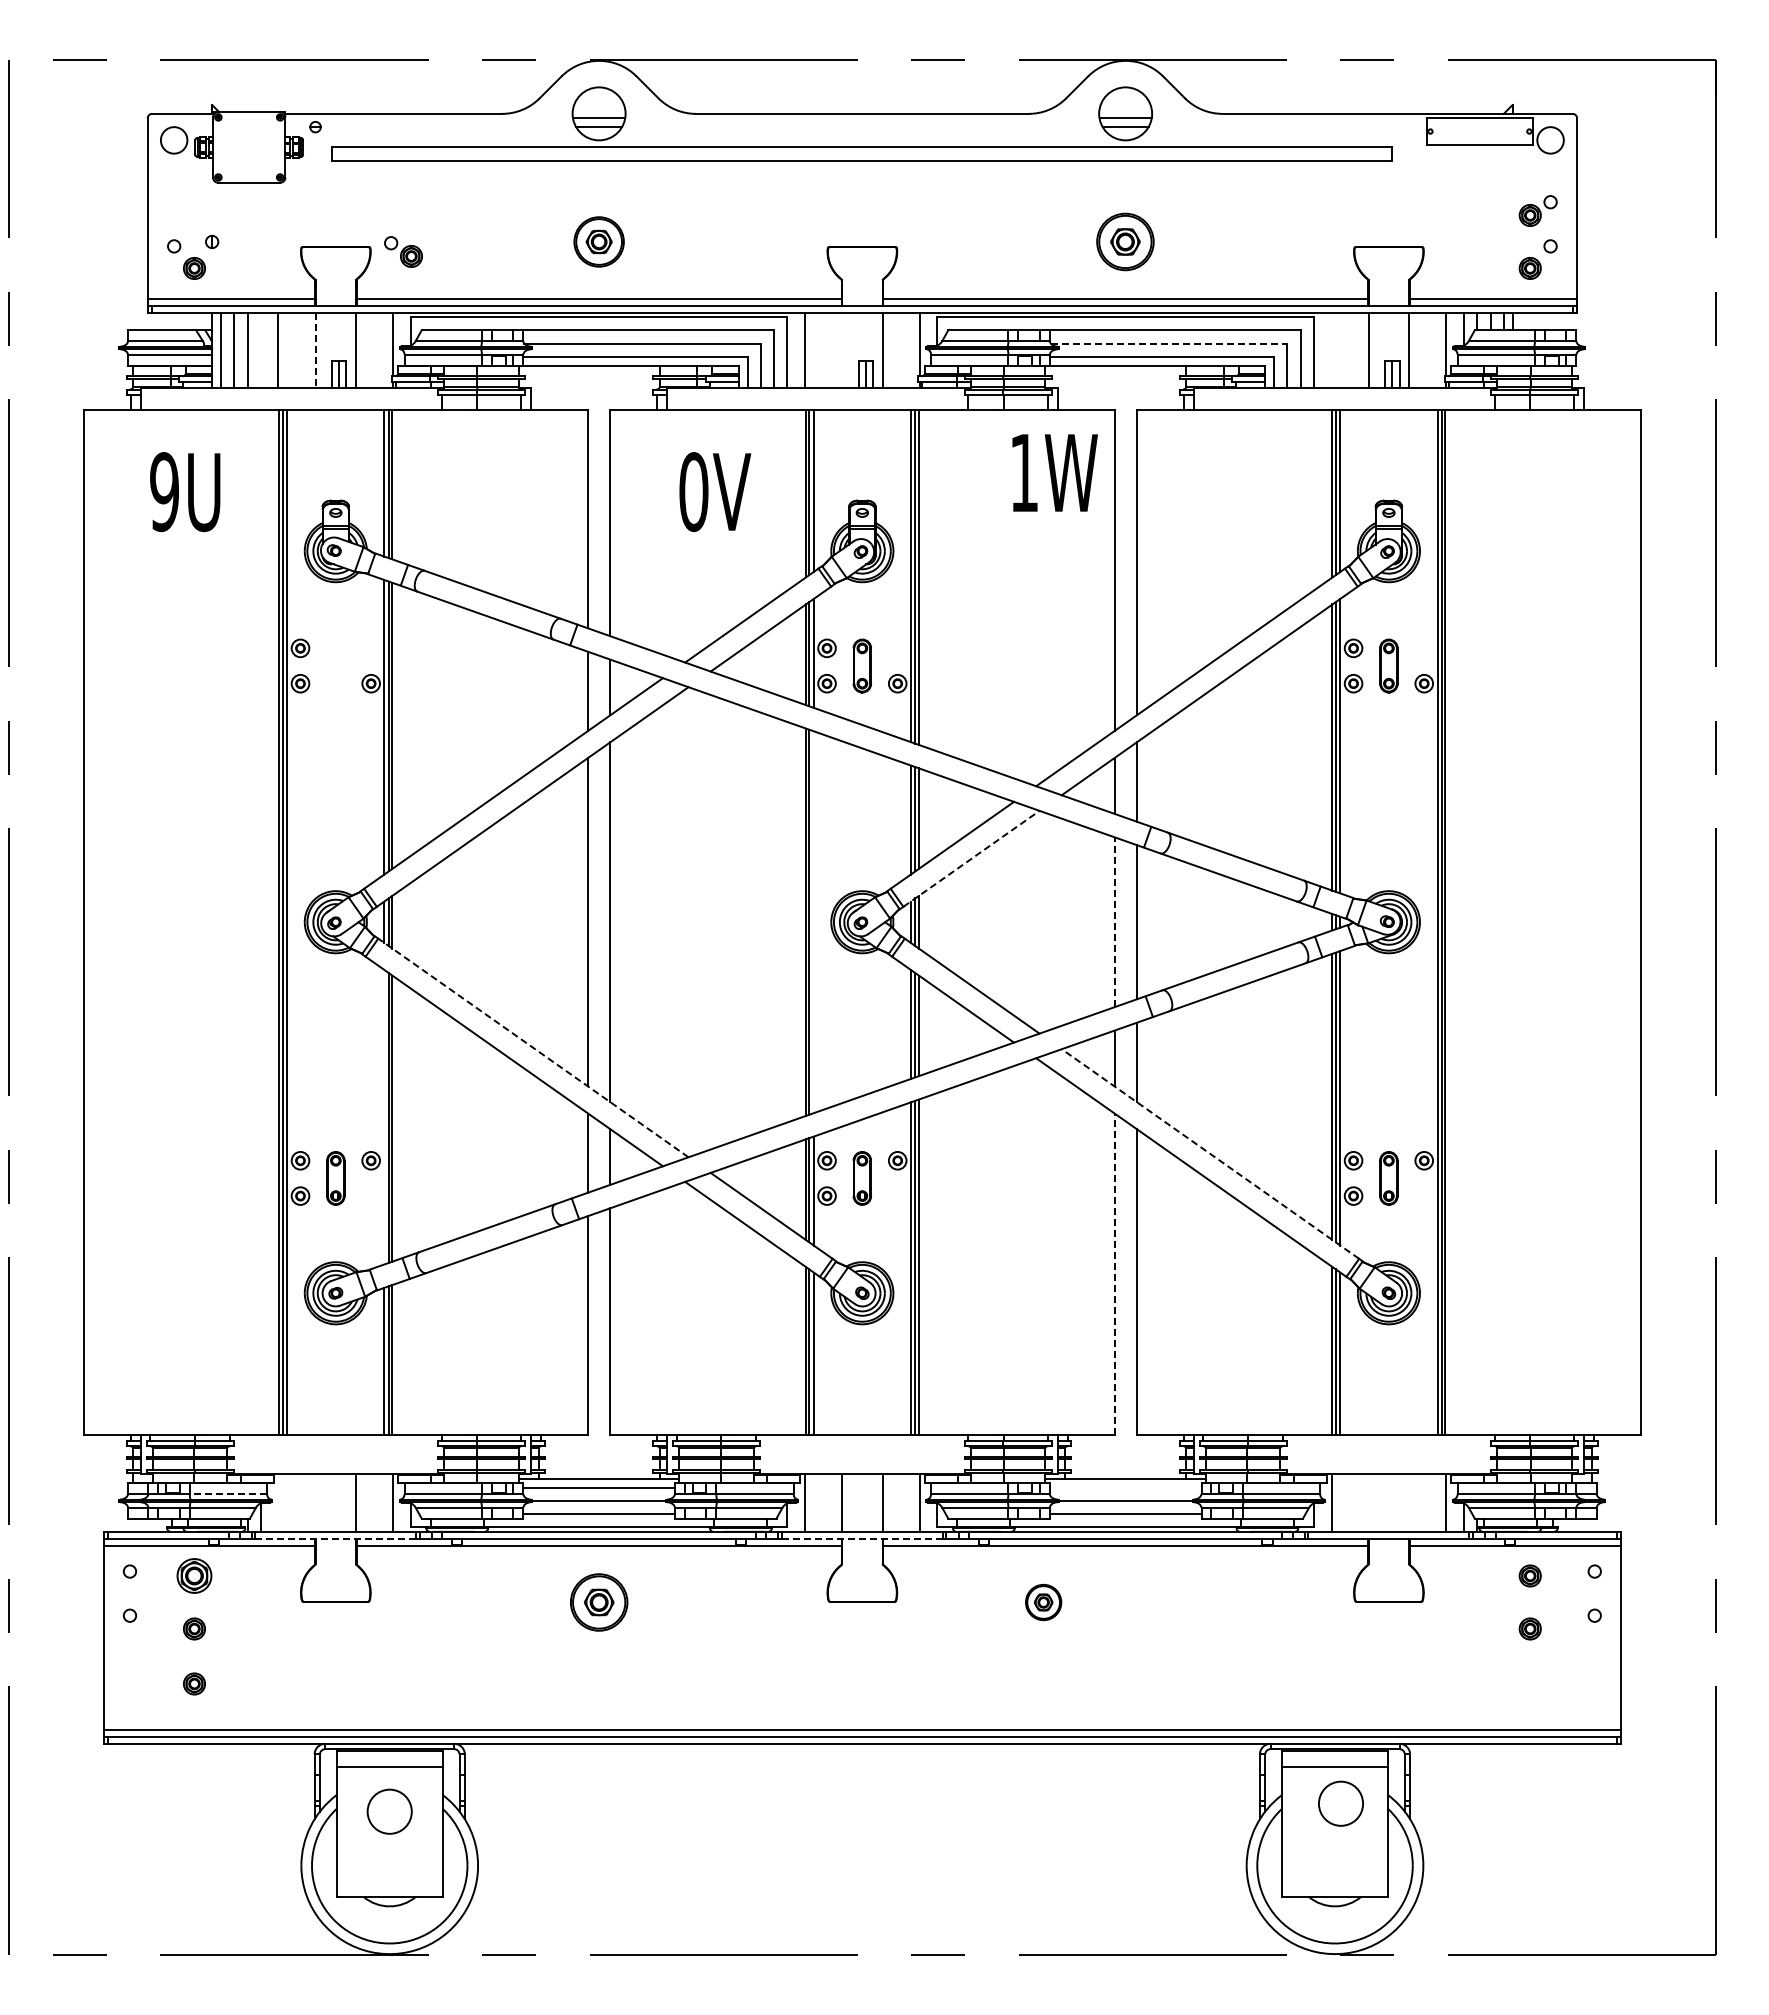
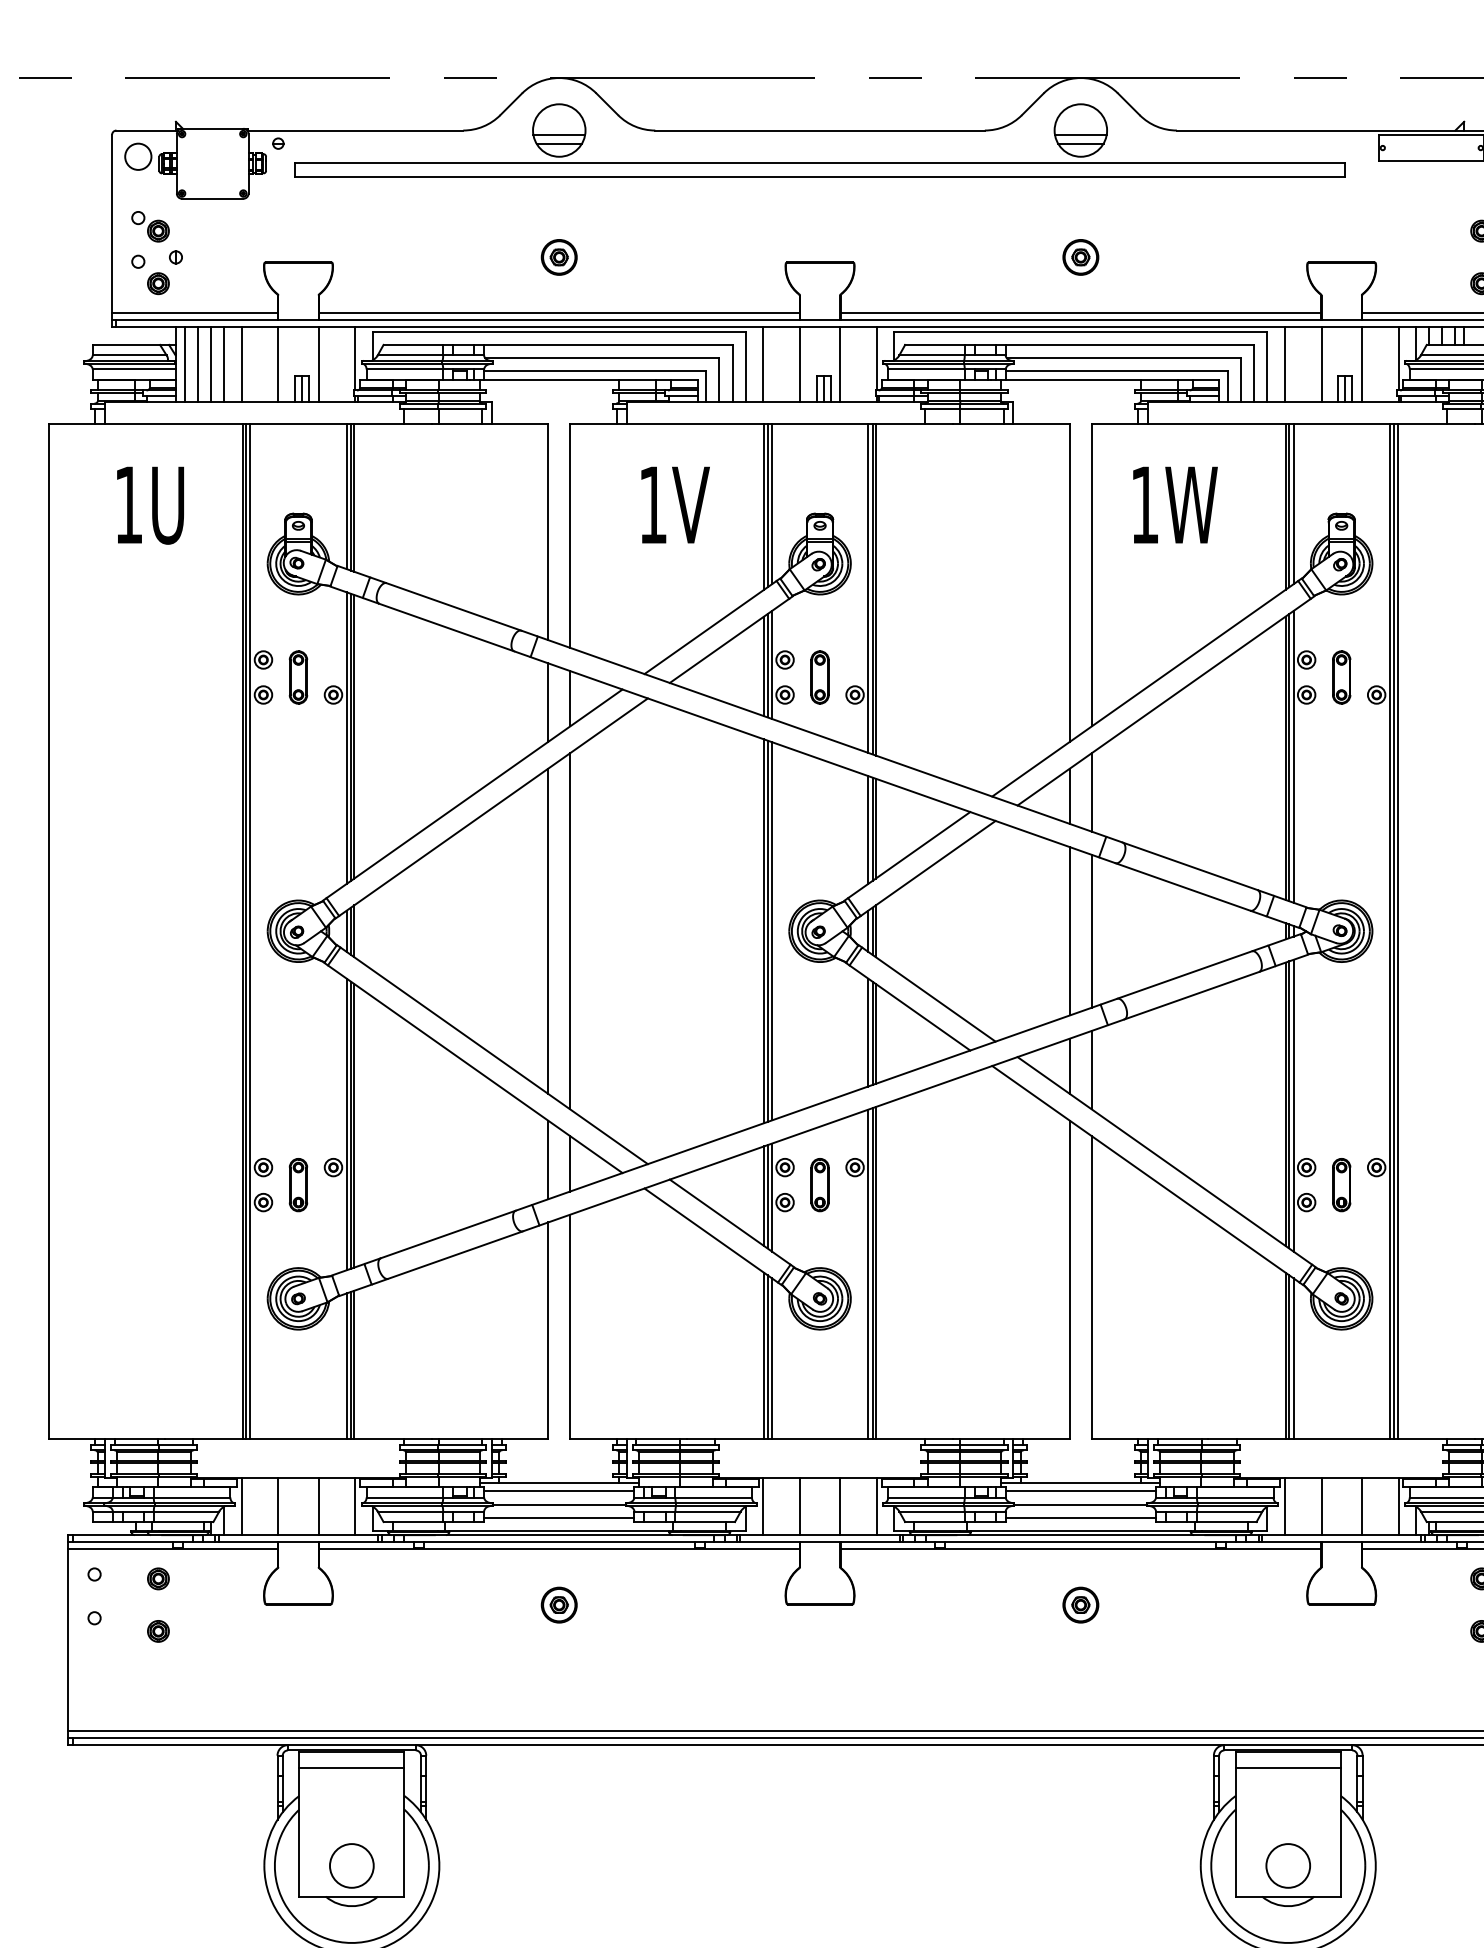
part: (598, 241) -> (558, 256), size x0.71
part: (1125, 241) -> (1080, 256), size x0.62
part: (403, 251) -> (150, 226), moved
line: (1169, 343) -> (1124, 357), dashed -> solid
line: (260, 349) -> (223, 363), added
line: (842, 349) -> (800, 363), added
line: (1331, 349) -> (1284, 363), added
line: (315, 350) -> (278, 364), dashed -> solid
text: (1054, 472) -> (1174, 504), moved
text: (164, 492) -> (128, 505), 9U -> 1U
text: (693, 492) -> (652, 505), 0V -> 1V
part: (335, 665) -> (298, 676), added
line: (971, 858) -> (928, 868), dashed -> solid
line: (813, 922) -> (771, 931), added
line: (1114, 922) -> (1069, 931), dashed -> solid
line: (533, 1047) -> (494, 1055), dashed -> solid
line: (384, 1116) -> (346, 1123), added
line: (1210, 1154) -> (1164, 1161), dashed -> solid
line: (1114, 1274) -> (1069, 1280), dashed -> solid
line: (1125, 1487) -> (1080, 1491), added
line: (228, 1493) -> (192, 1497), dashed -> solid
line: (278, 1502) -> (241, 1506), added
line: (315, 1502) -> (278, 1506), added
line: (1368, 1502) -> (1321, 1506), added
line: (1409, 1502) -> (1362, 1506), added
line: (335, 1538) -> (298, 1541), dashed -> solid
line: (861, 1538) -> (819, 1541), dashed -> solid
part: (194, 1575) -> (158, 1578), size x0.62
part: (598, 1602) -> (558, 1605), size x0.62
part: (1043, 1602) -> (1080, 1605), moved
part: (194, 1683) -> (158, 1685), removed
circle: (1340, 1803) -> (1287, 1865), moved
circle: (389, 1811) -> (351, 1865), moved

